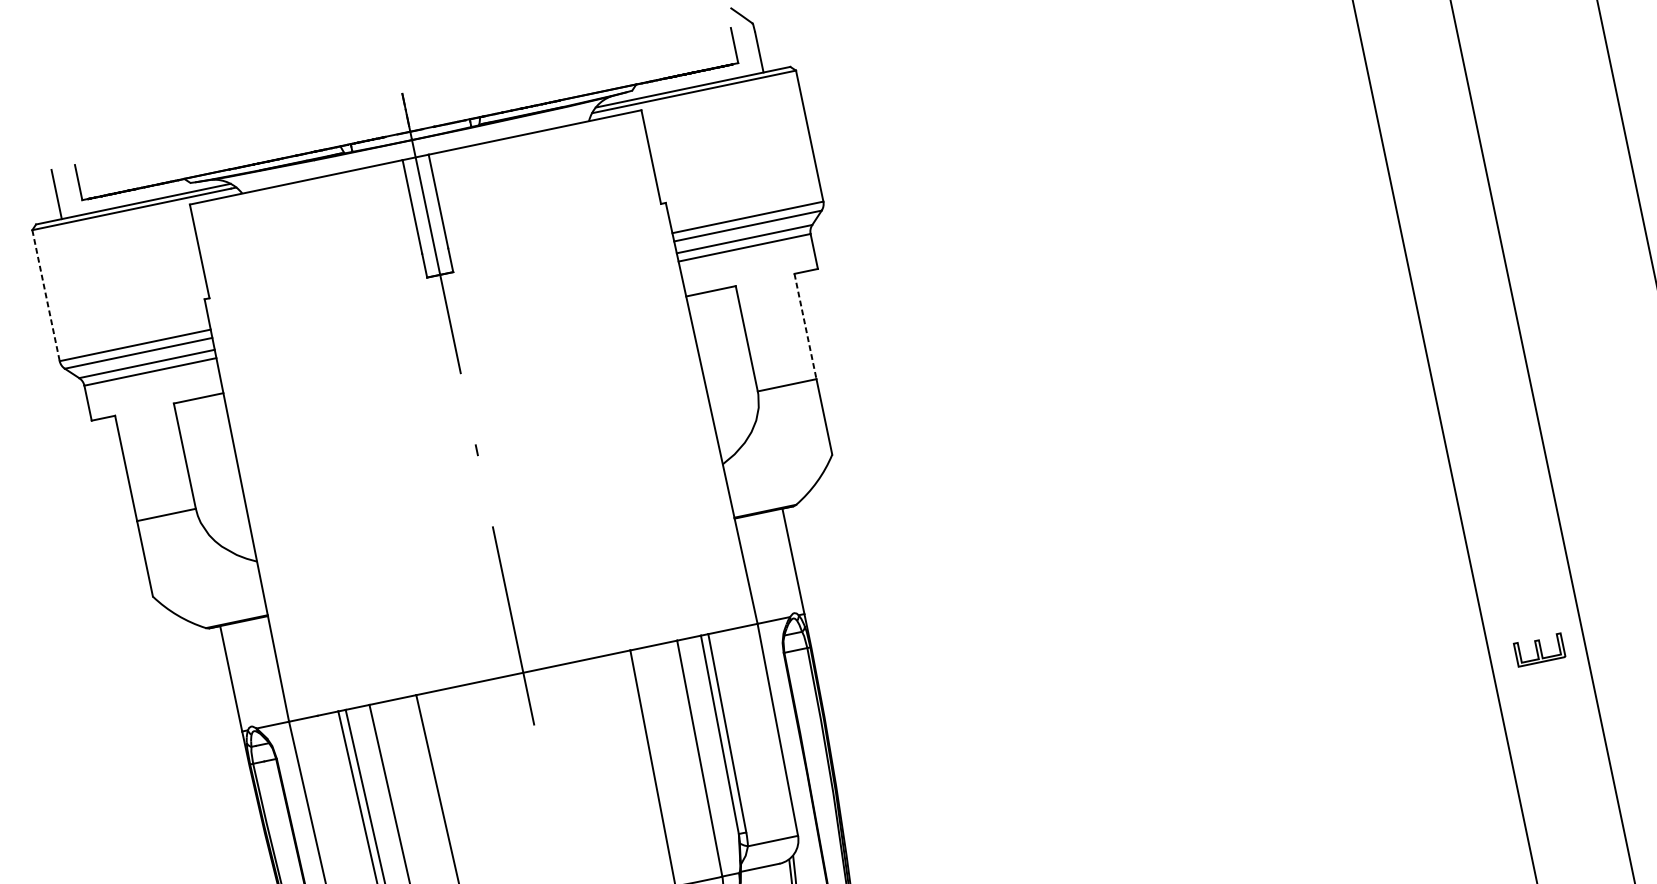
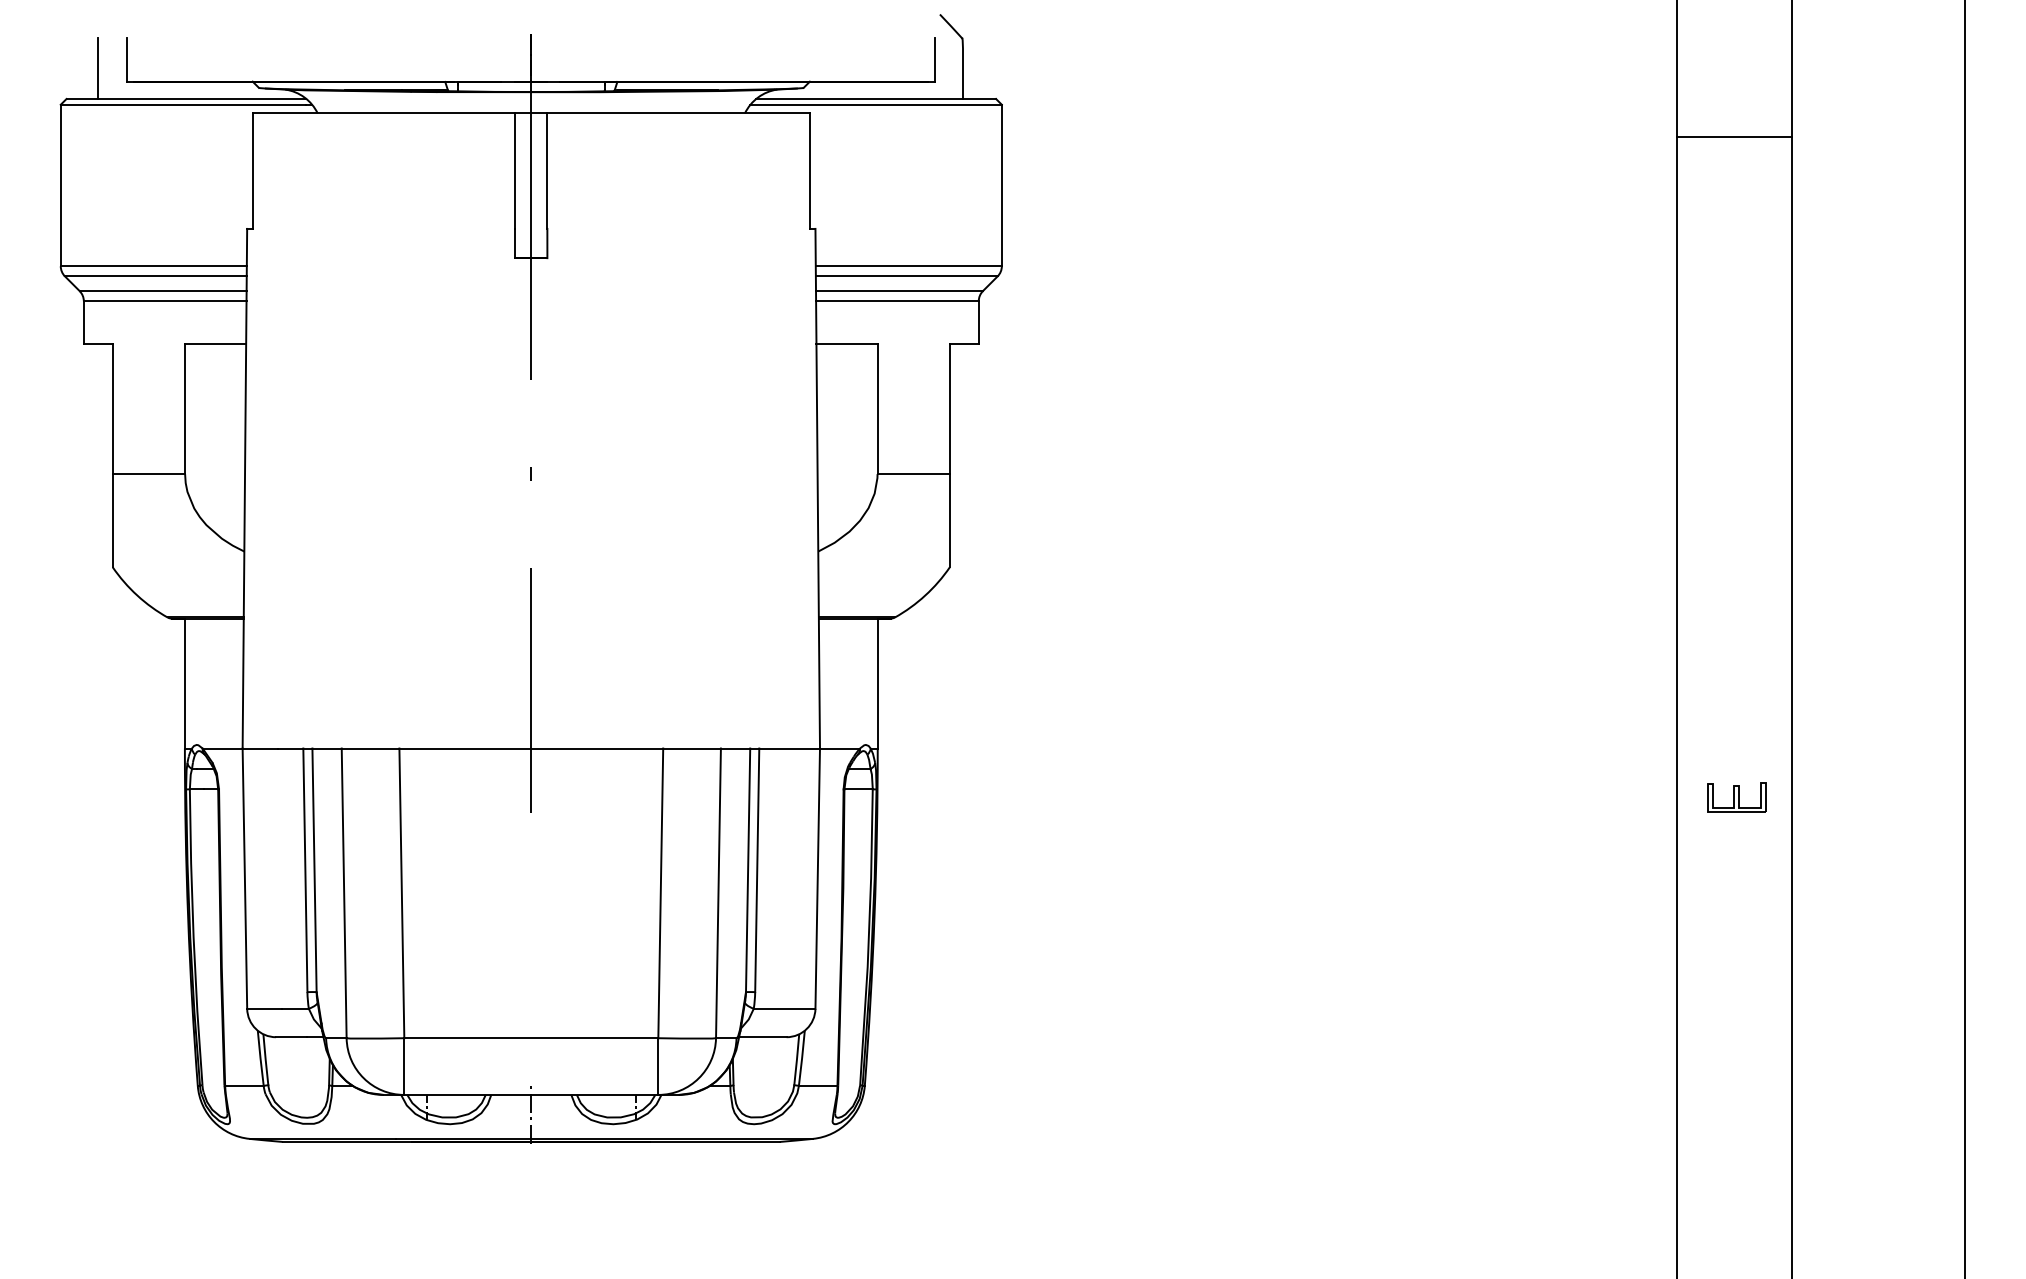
line: (45, 295) -> (60, 185), dashed -> solid
line: (805, 326) -> (949, 409), dashed -> solid
part: (1539, 650) -> (1736, 797), moved

